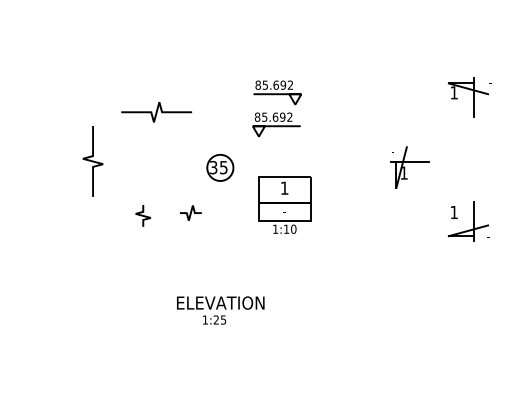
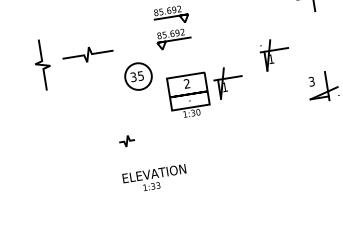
curve: (156, 112) -> (87, 54), moved
curve: (92, 161) -> (42, 65), moved
circle: (220, 167) -> (138, 76), size x1.4
text: (284, 187) -> (186, 83), 1 -> 2
part: (340, 195) -> (228, 82), added
curve: (190, 212) -> (126, 140), moved
text: (453, 212) -> (311, 81), 1 -> 3
curve: (142, 215) -> (88, 119), removed
text: (286, 228) -> (193, 112), 1:10 -> 1:30
text: (219, 319) -> (155, 185), 1:25 -> 1:33

